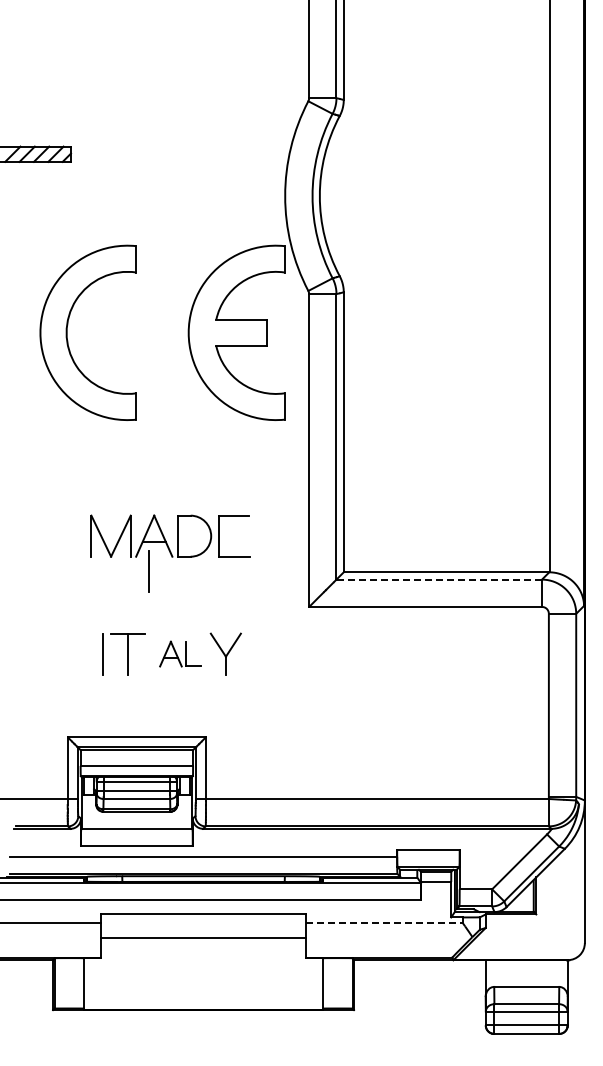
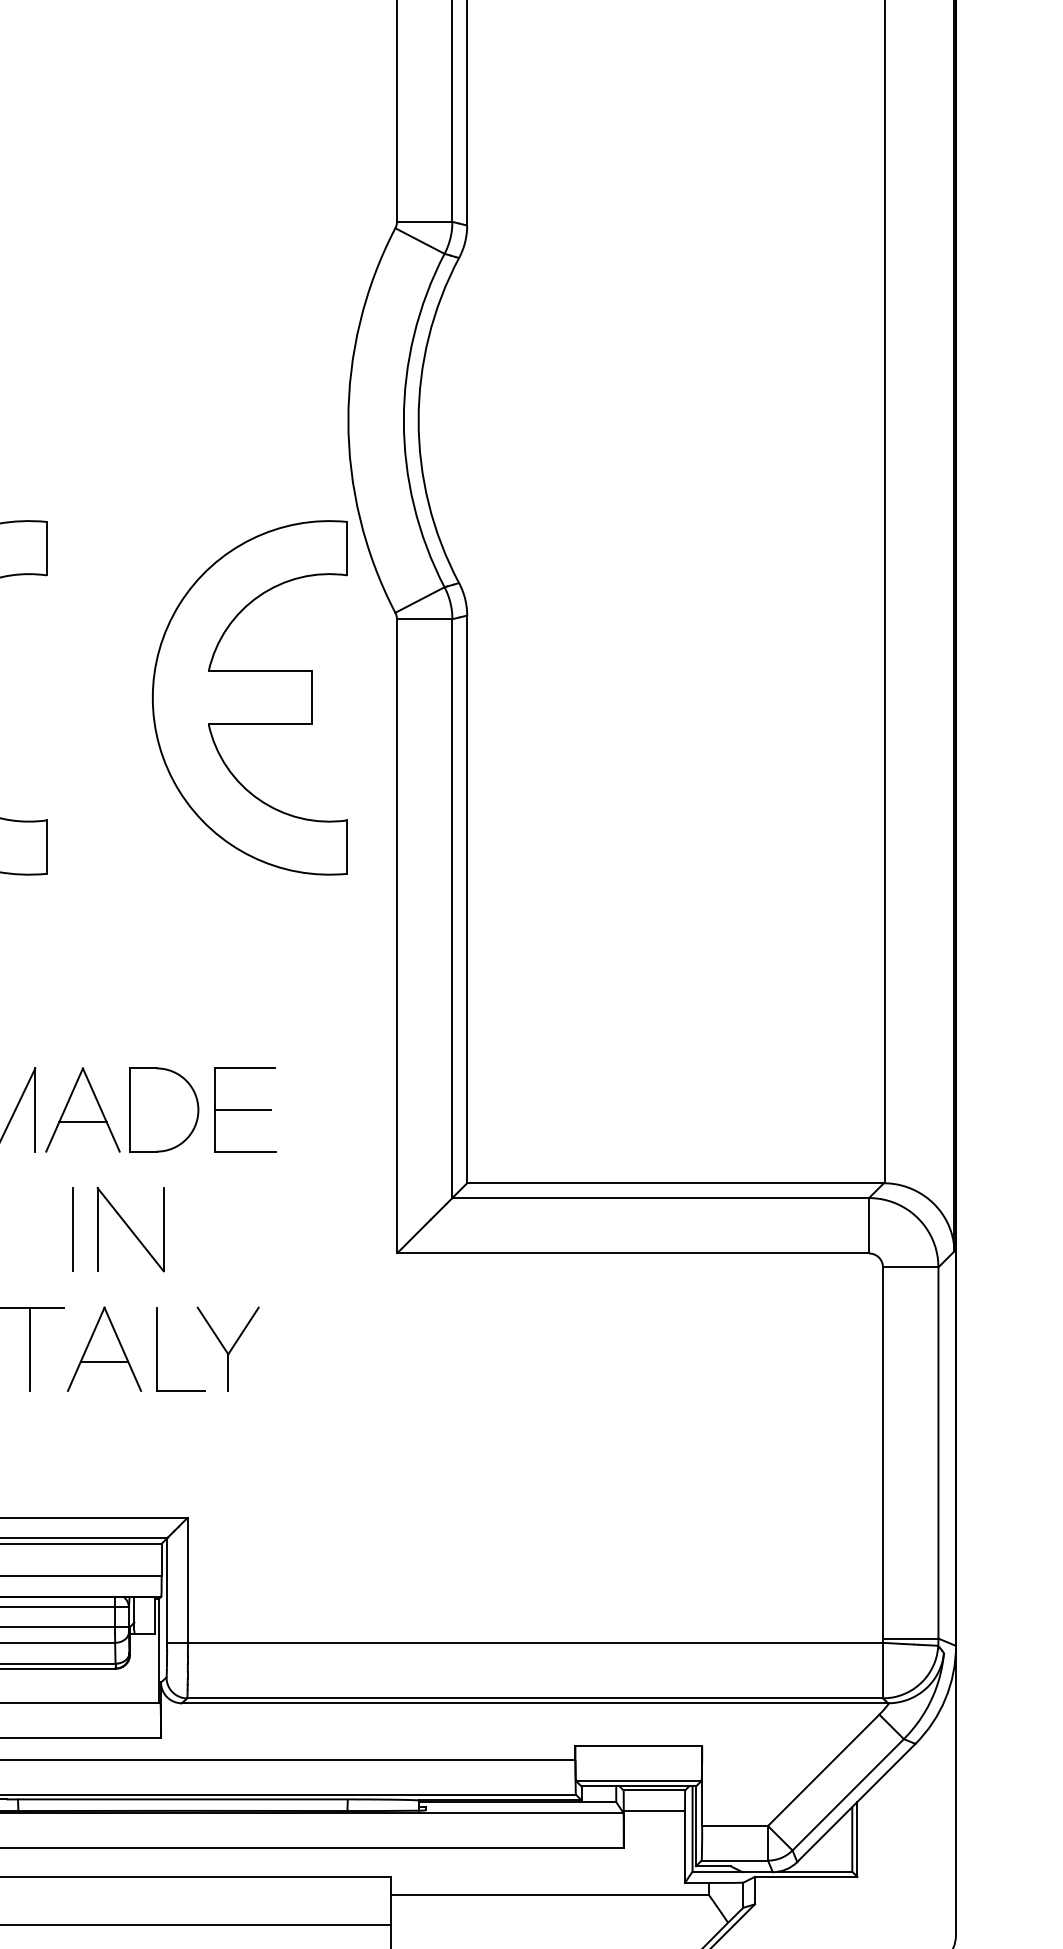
line: (233, 536) -> (243, 1110), added
line: (148, 571) -> (71, 1230), moved
line: (439, 579) -> (661, 1197), dashed -> solid
part: (177, 594) -> (130, 1228), added
part: (179, 653) -> (134, 1347), size x1.67
line: (385, 923) -> (551, 1895), dashed -> solid

